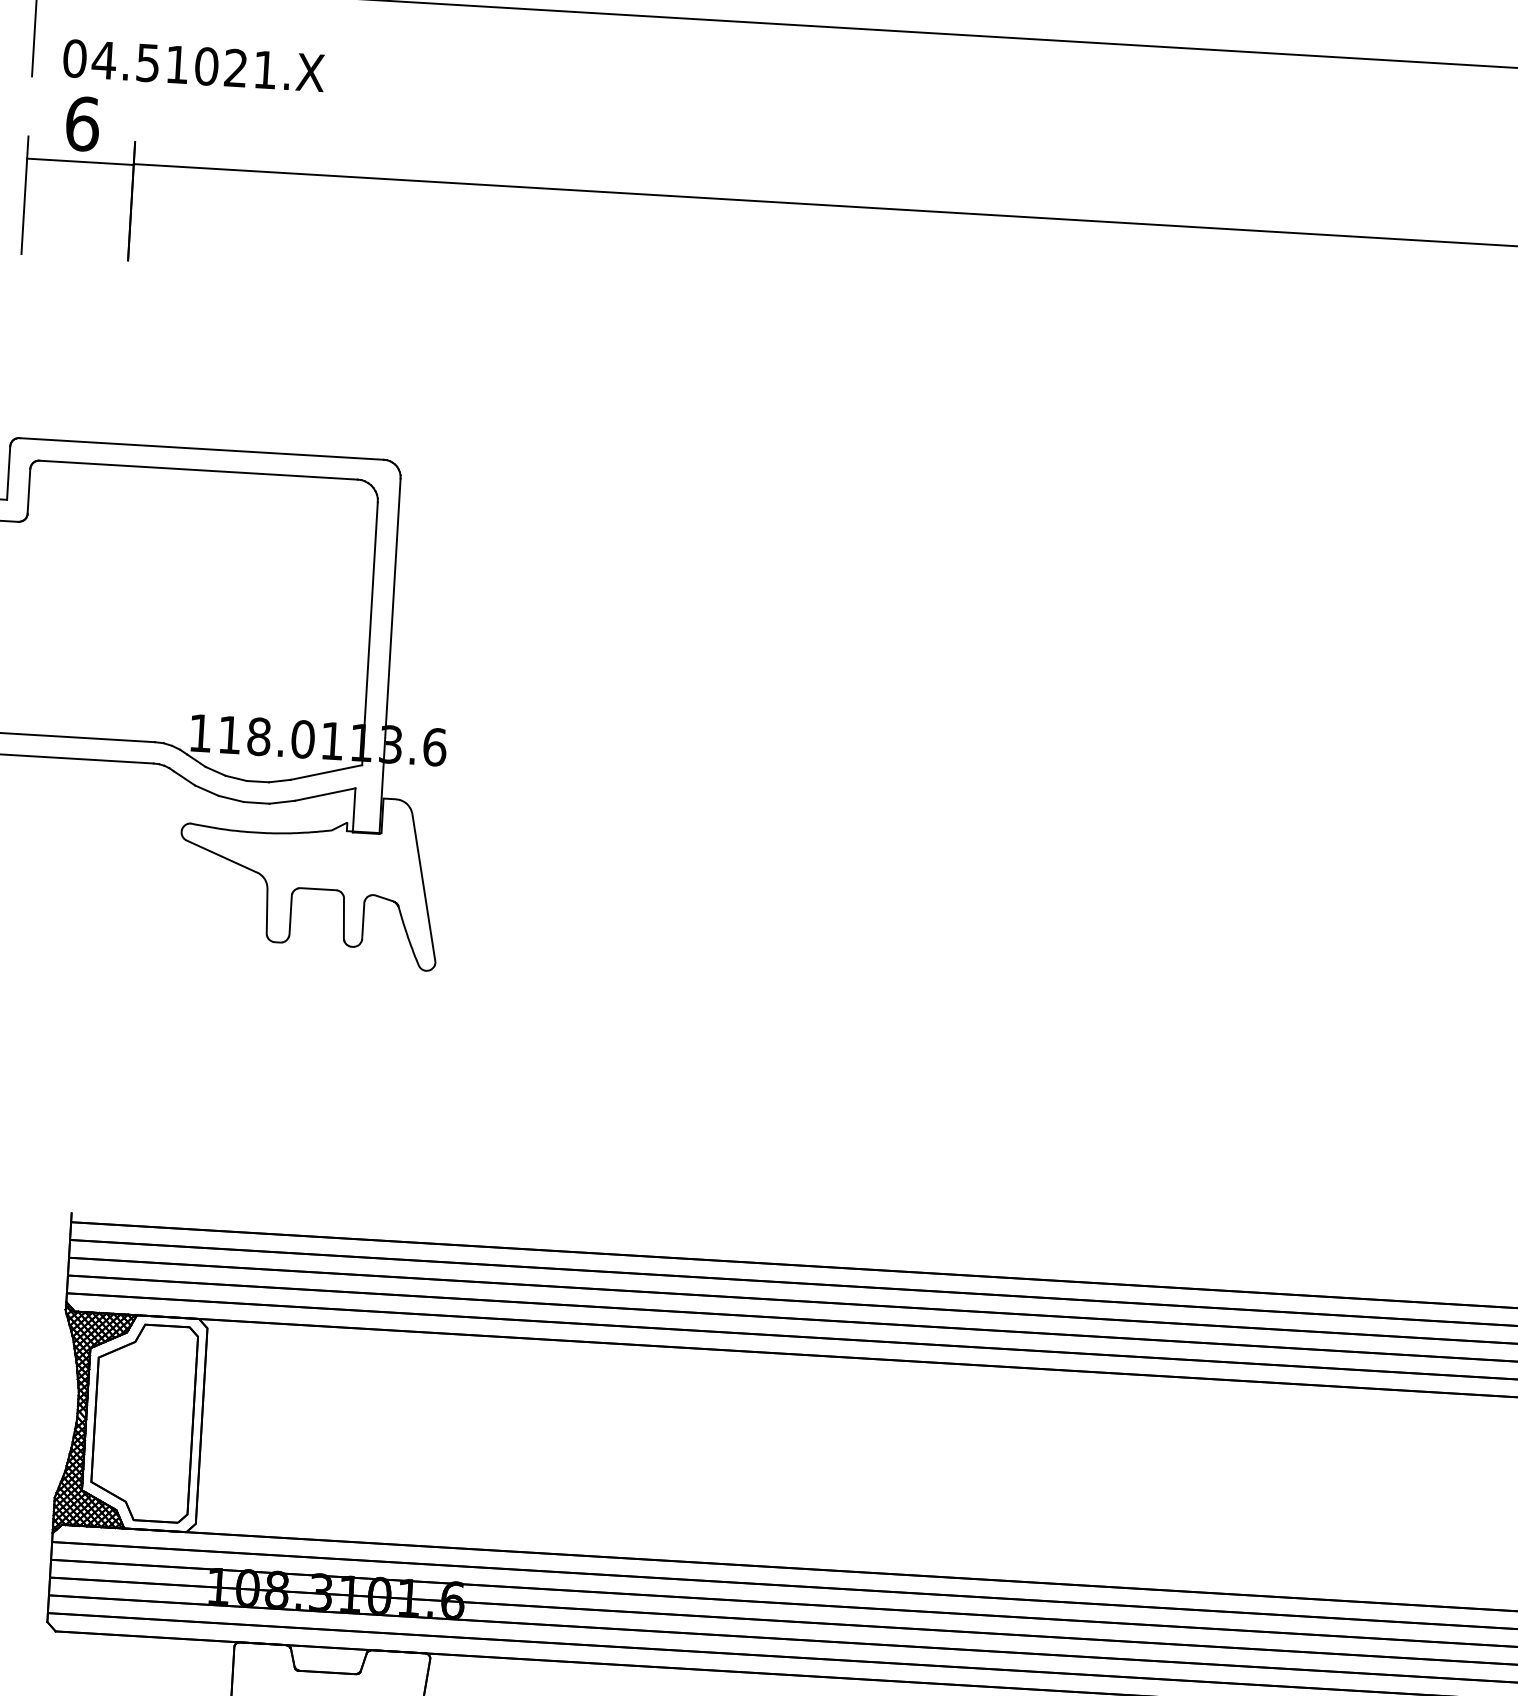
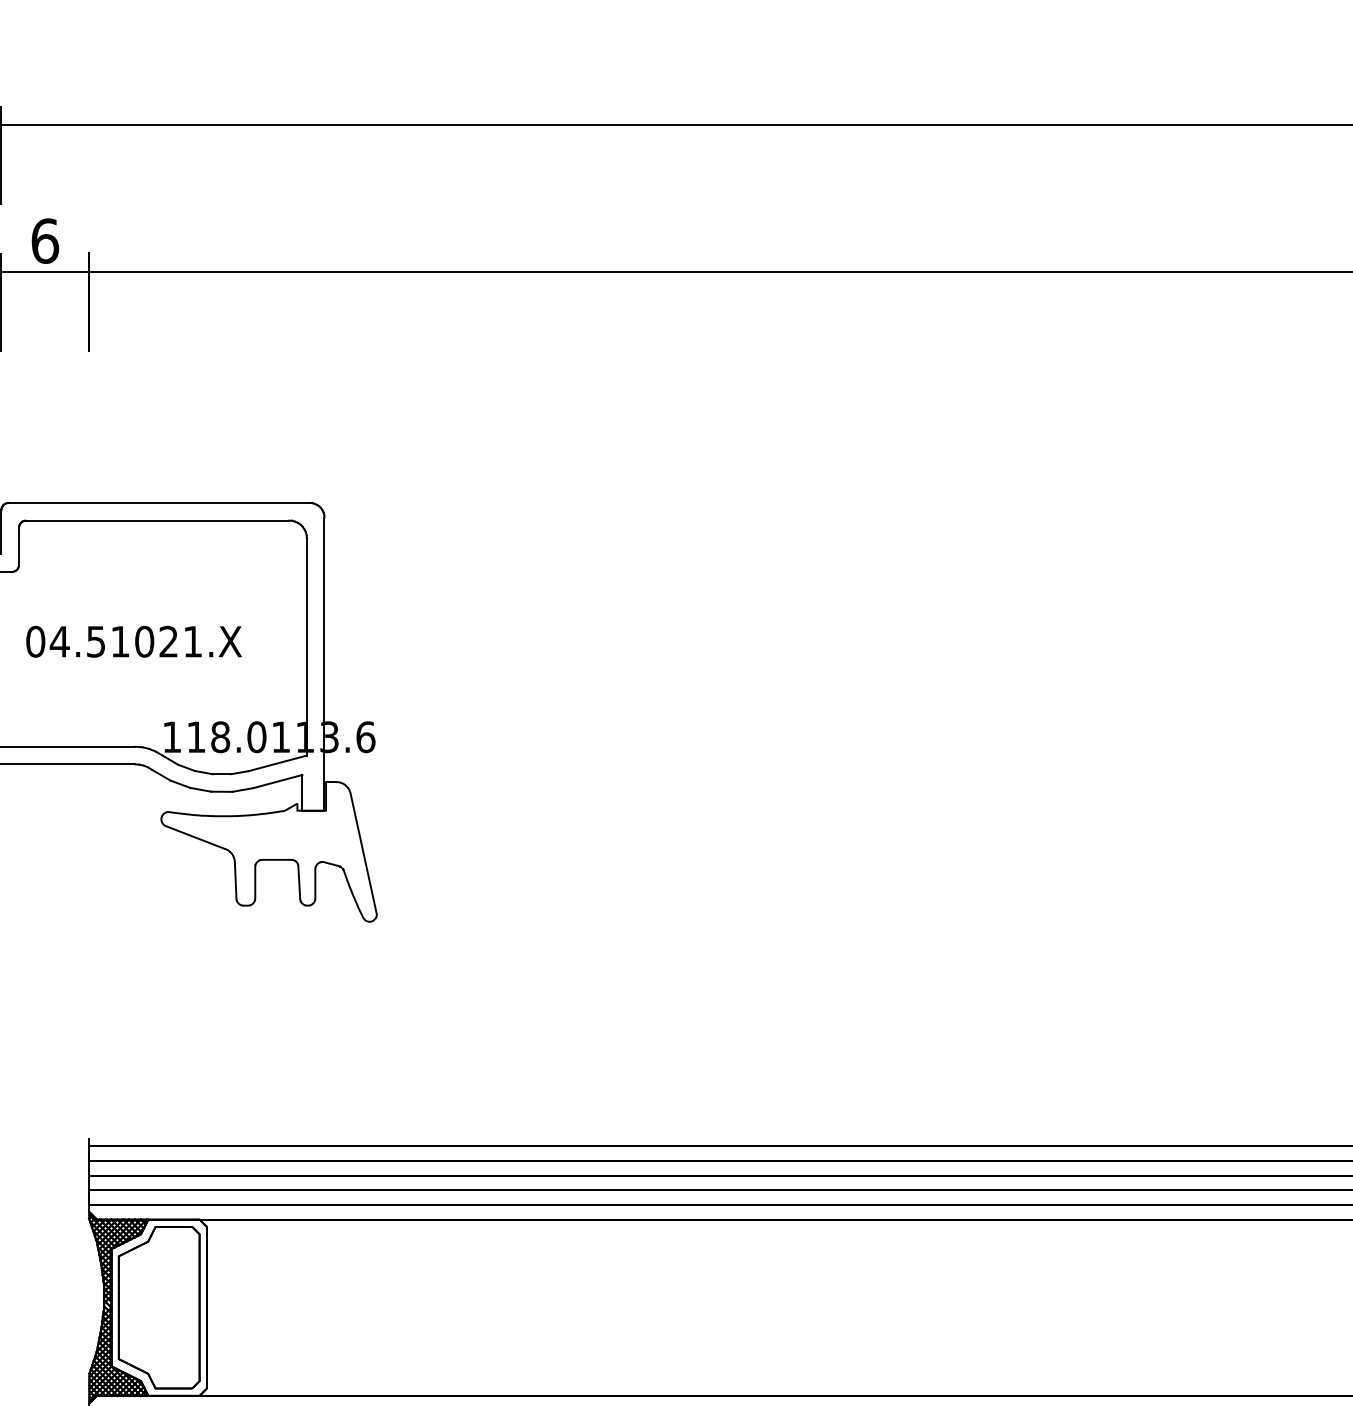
text: (193, 65) -> (133, 641), moved

